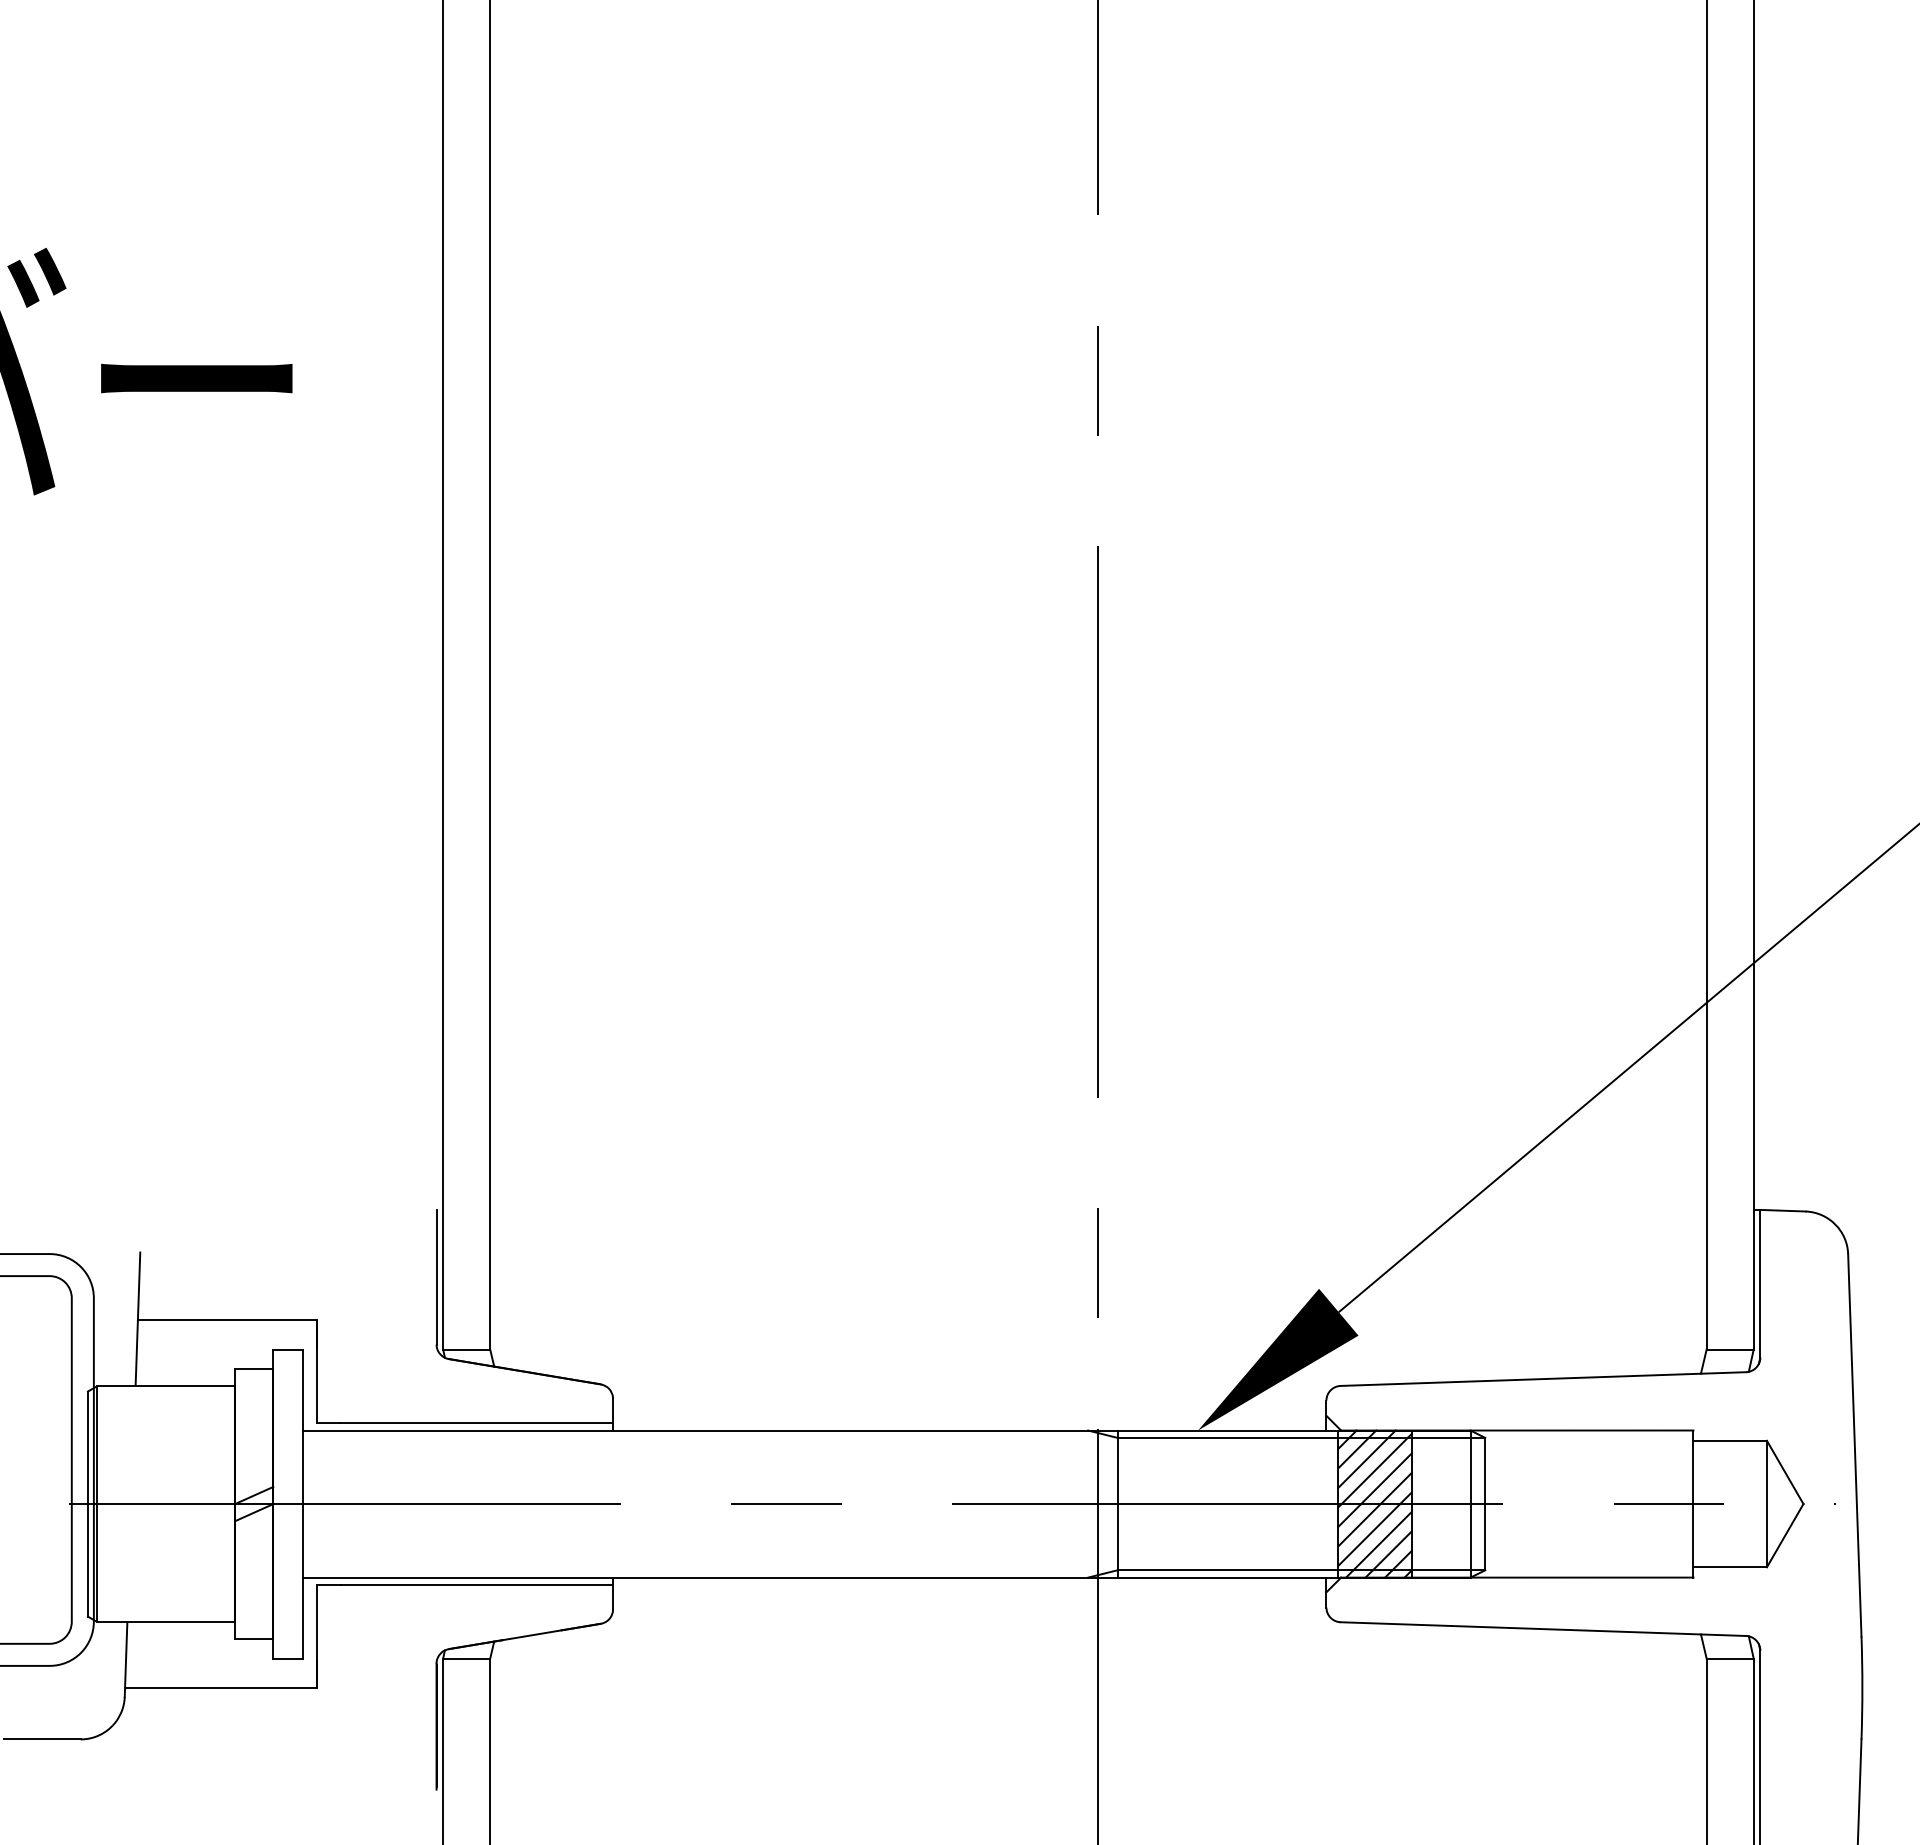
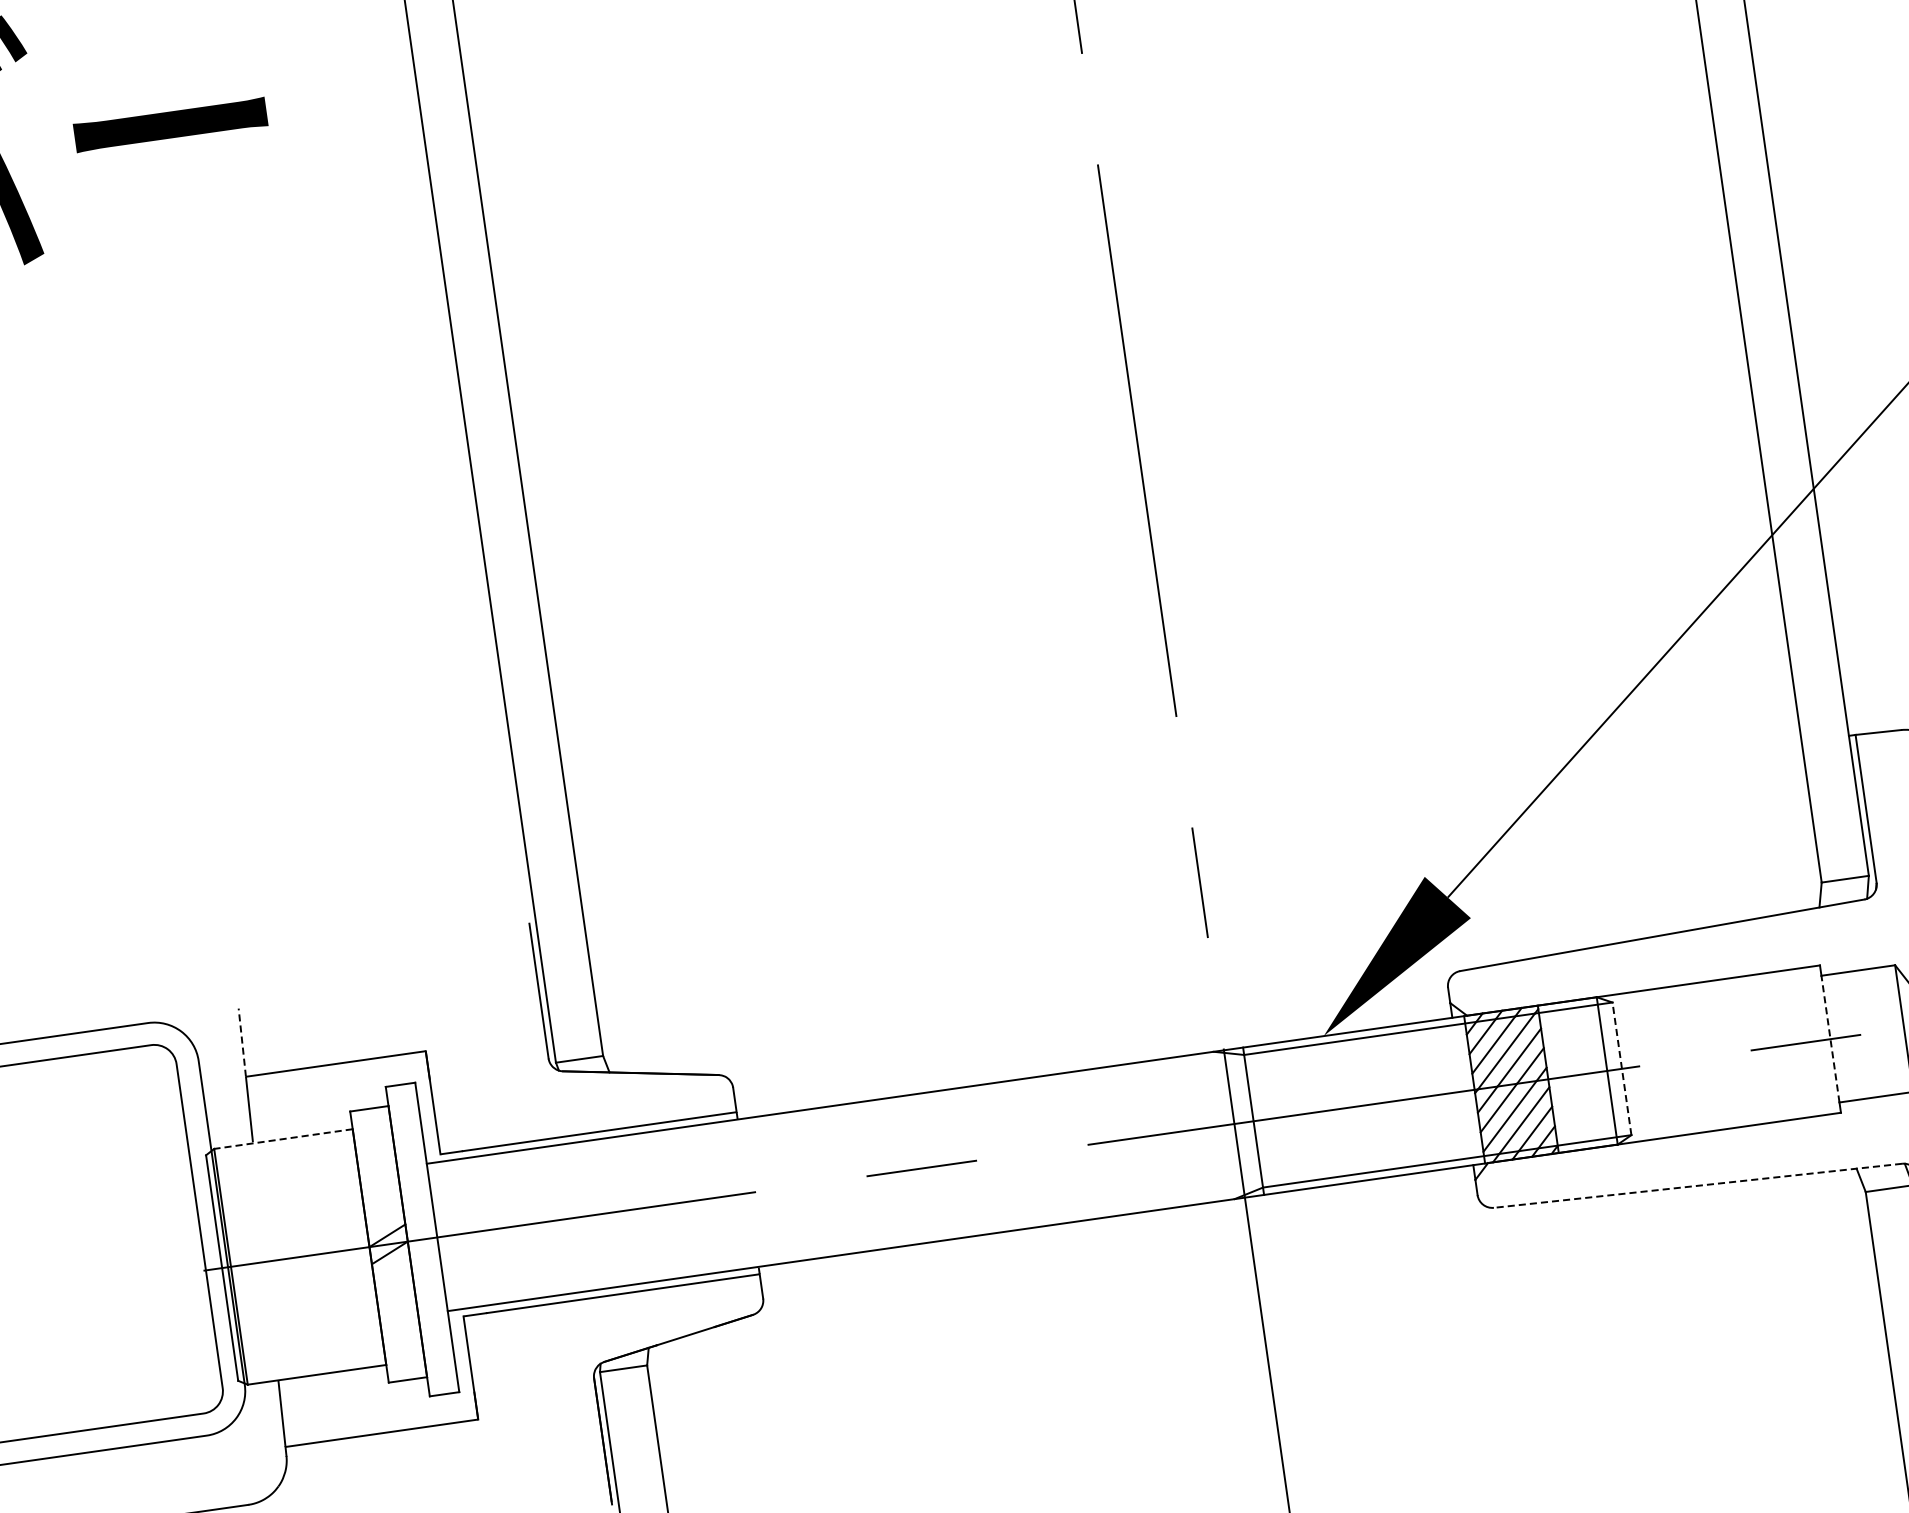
line: (139, 1286) -> (242, 1042), solid -> dashed
line: (165, 1386) -> (283, 1139), solid -> dashed
line: (1485, 1503) -> (1622, 1068), solid -> dashed
line: (1693, 1503) -> (1830, 1038), solid -> dashed
line: (1543, 1629) -> (1698, 1186), solid -> dashed

